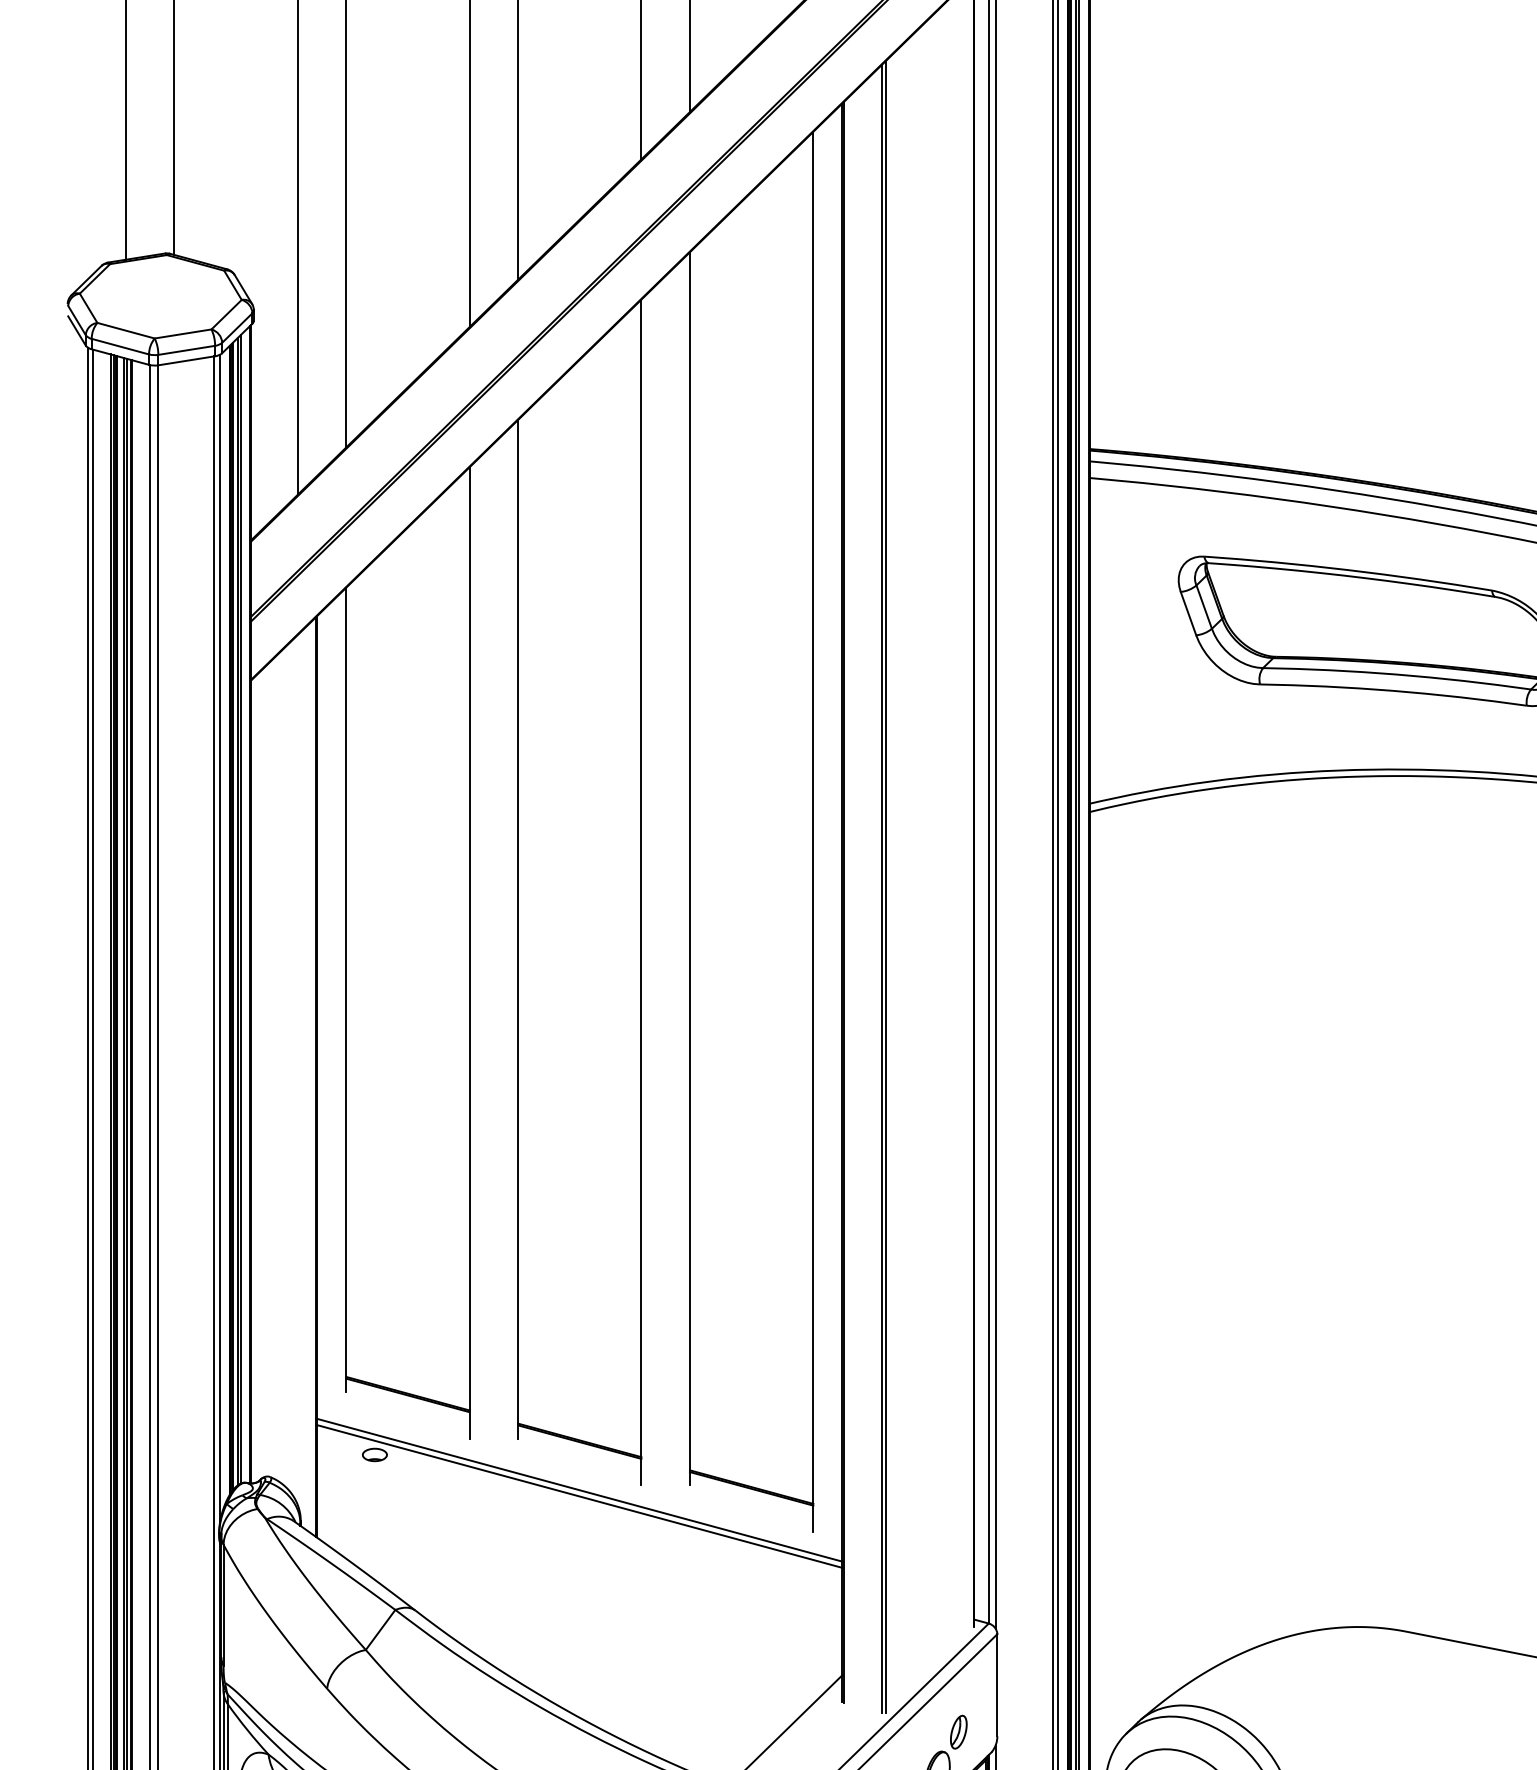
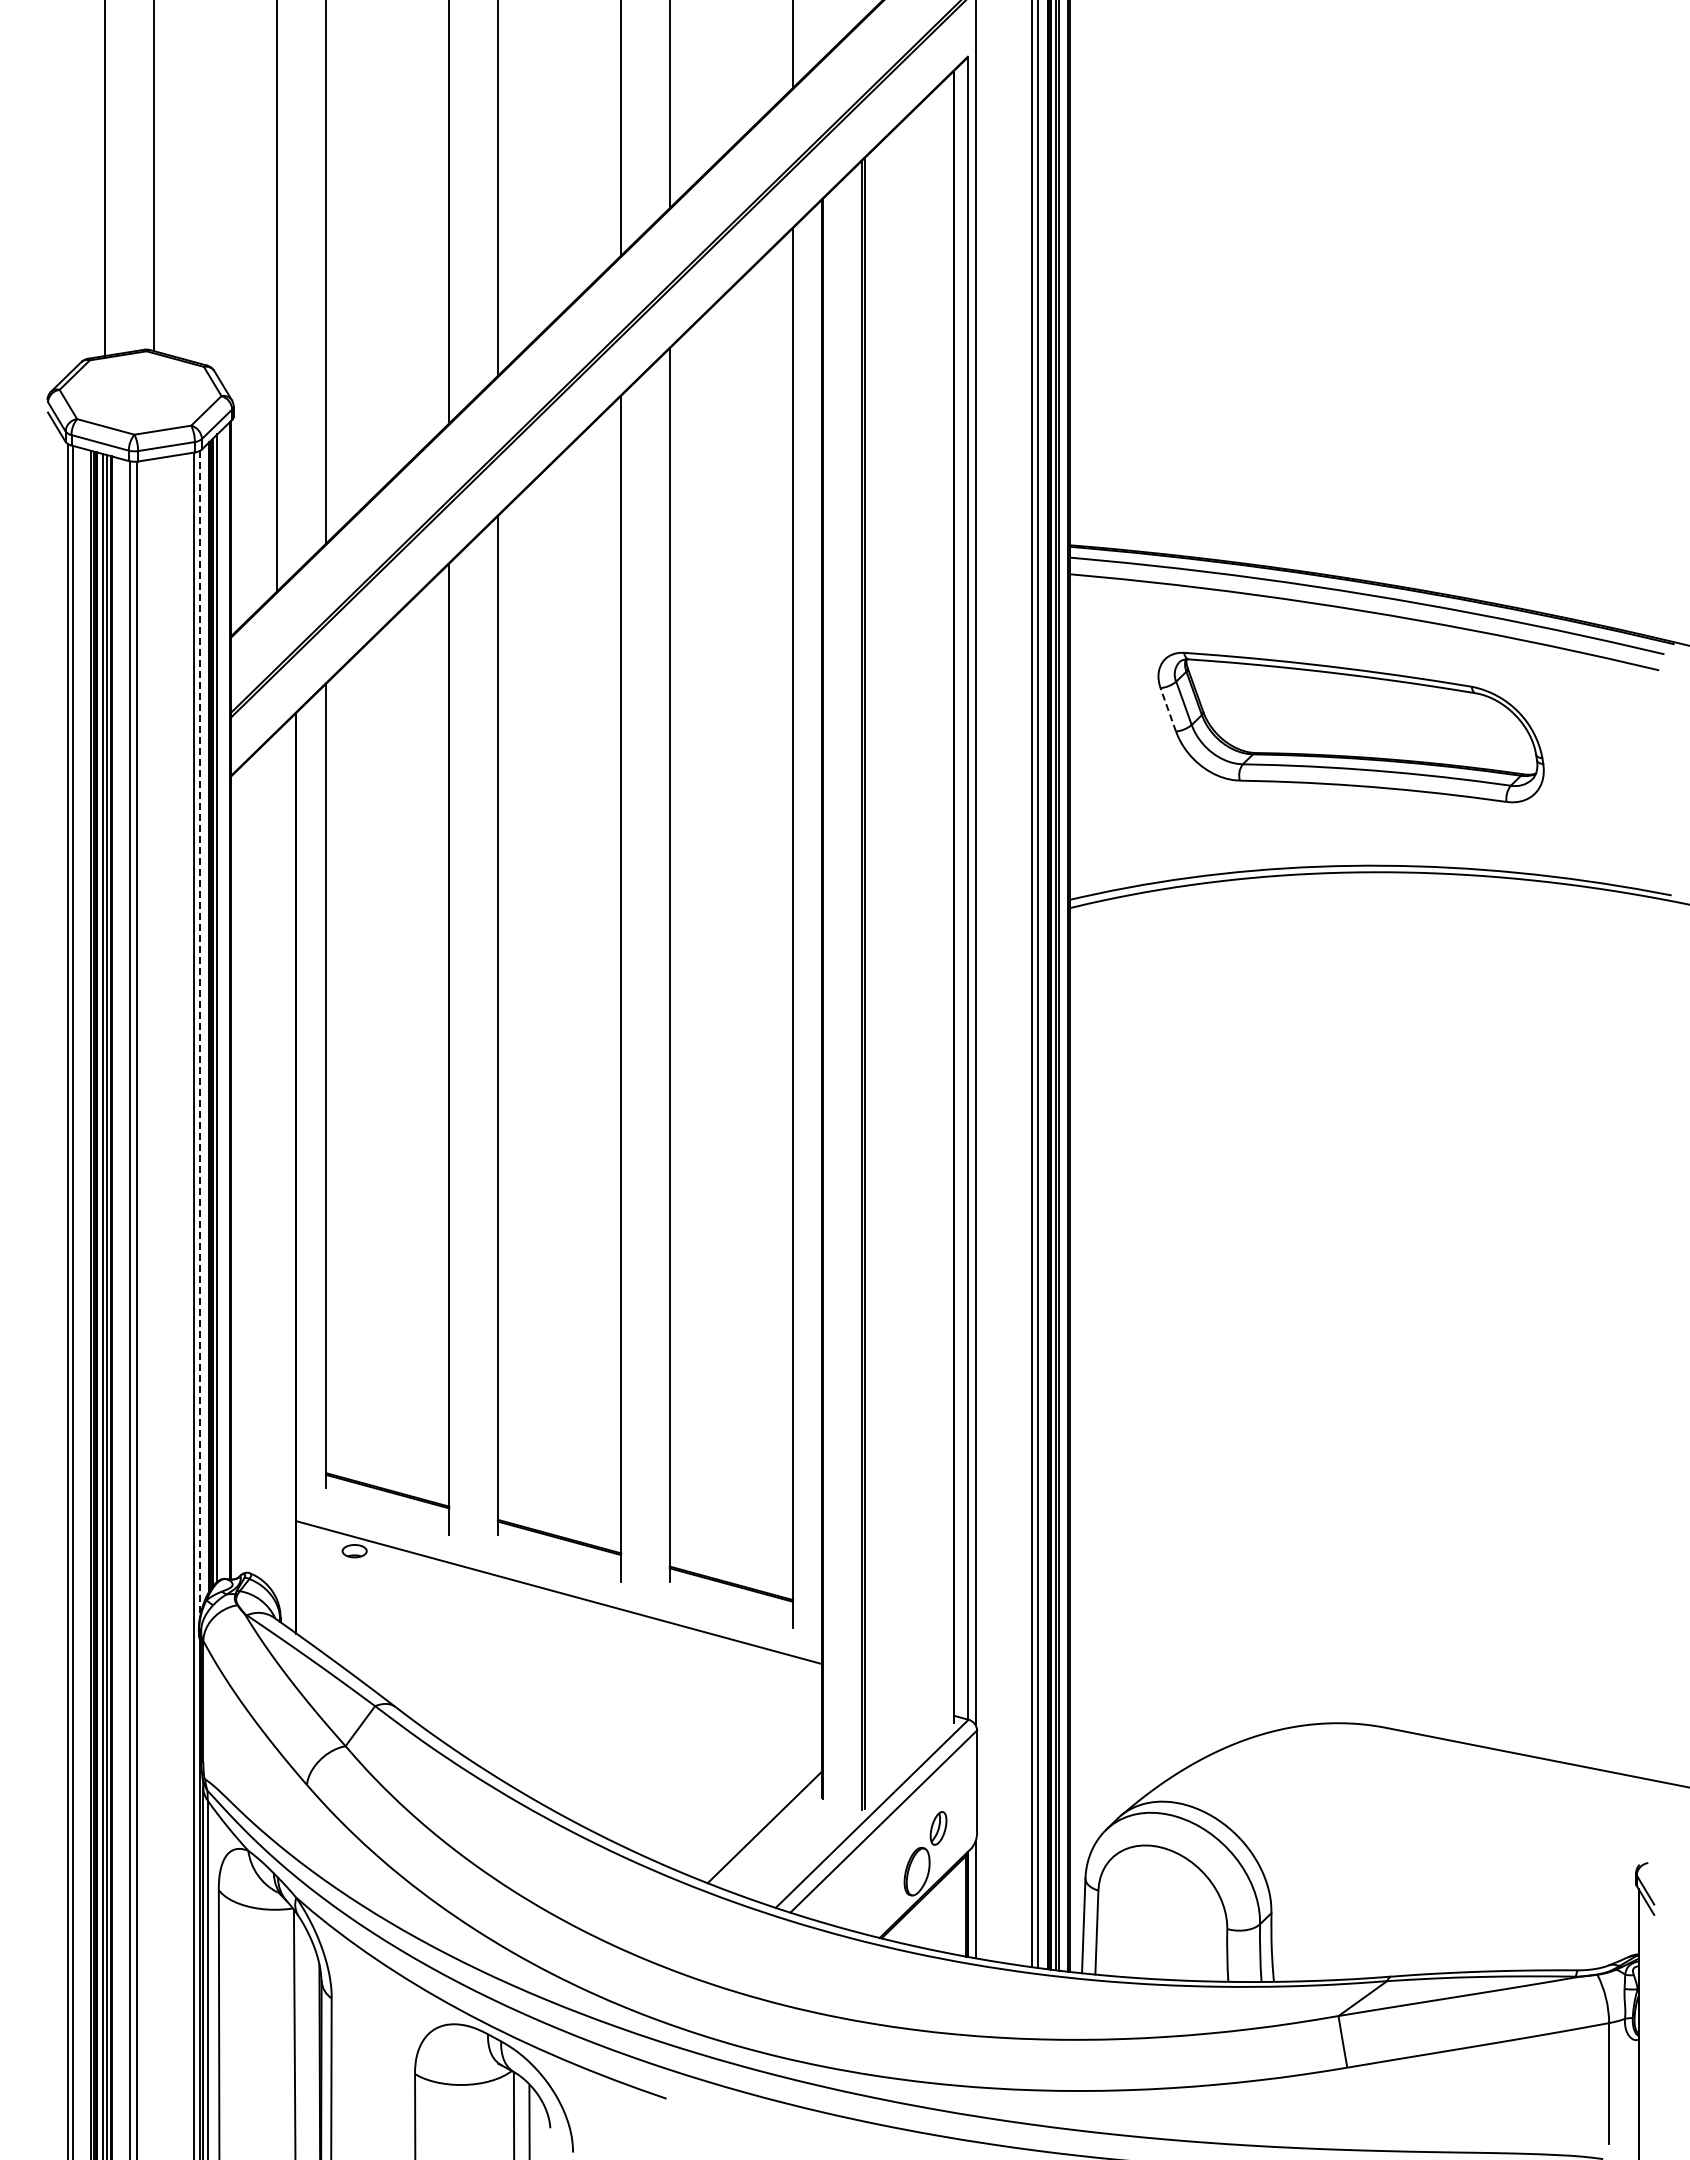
line: (1188, 613) -> (1168, 709), solid -> dashed
line: (240, 909) -> (220, 1005), removed
line: (219, 938) -> (199, 1034), solid -> dashed
line: (579, 1489) -> (559, 1585), removed

